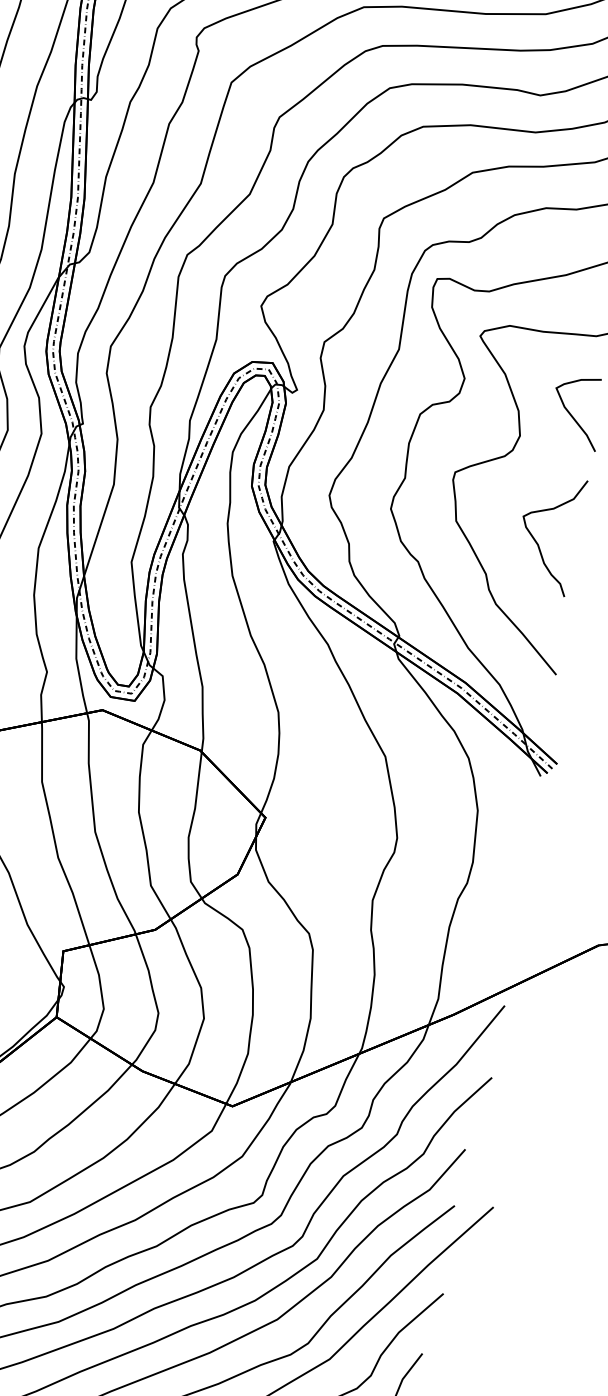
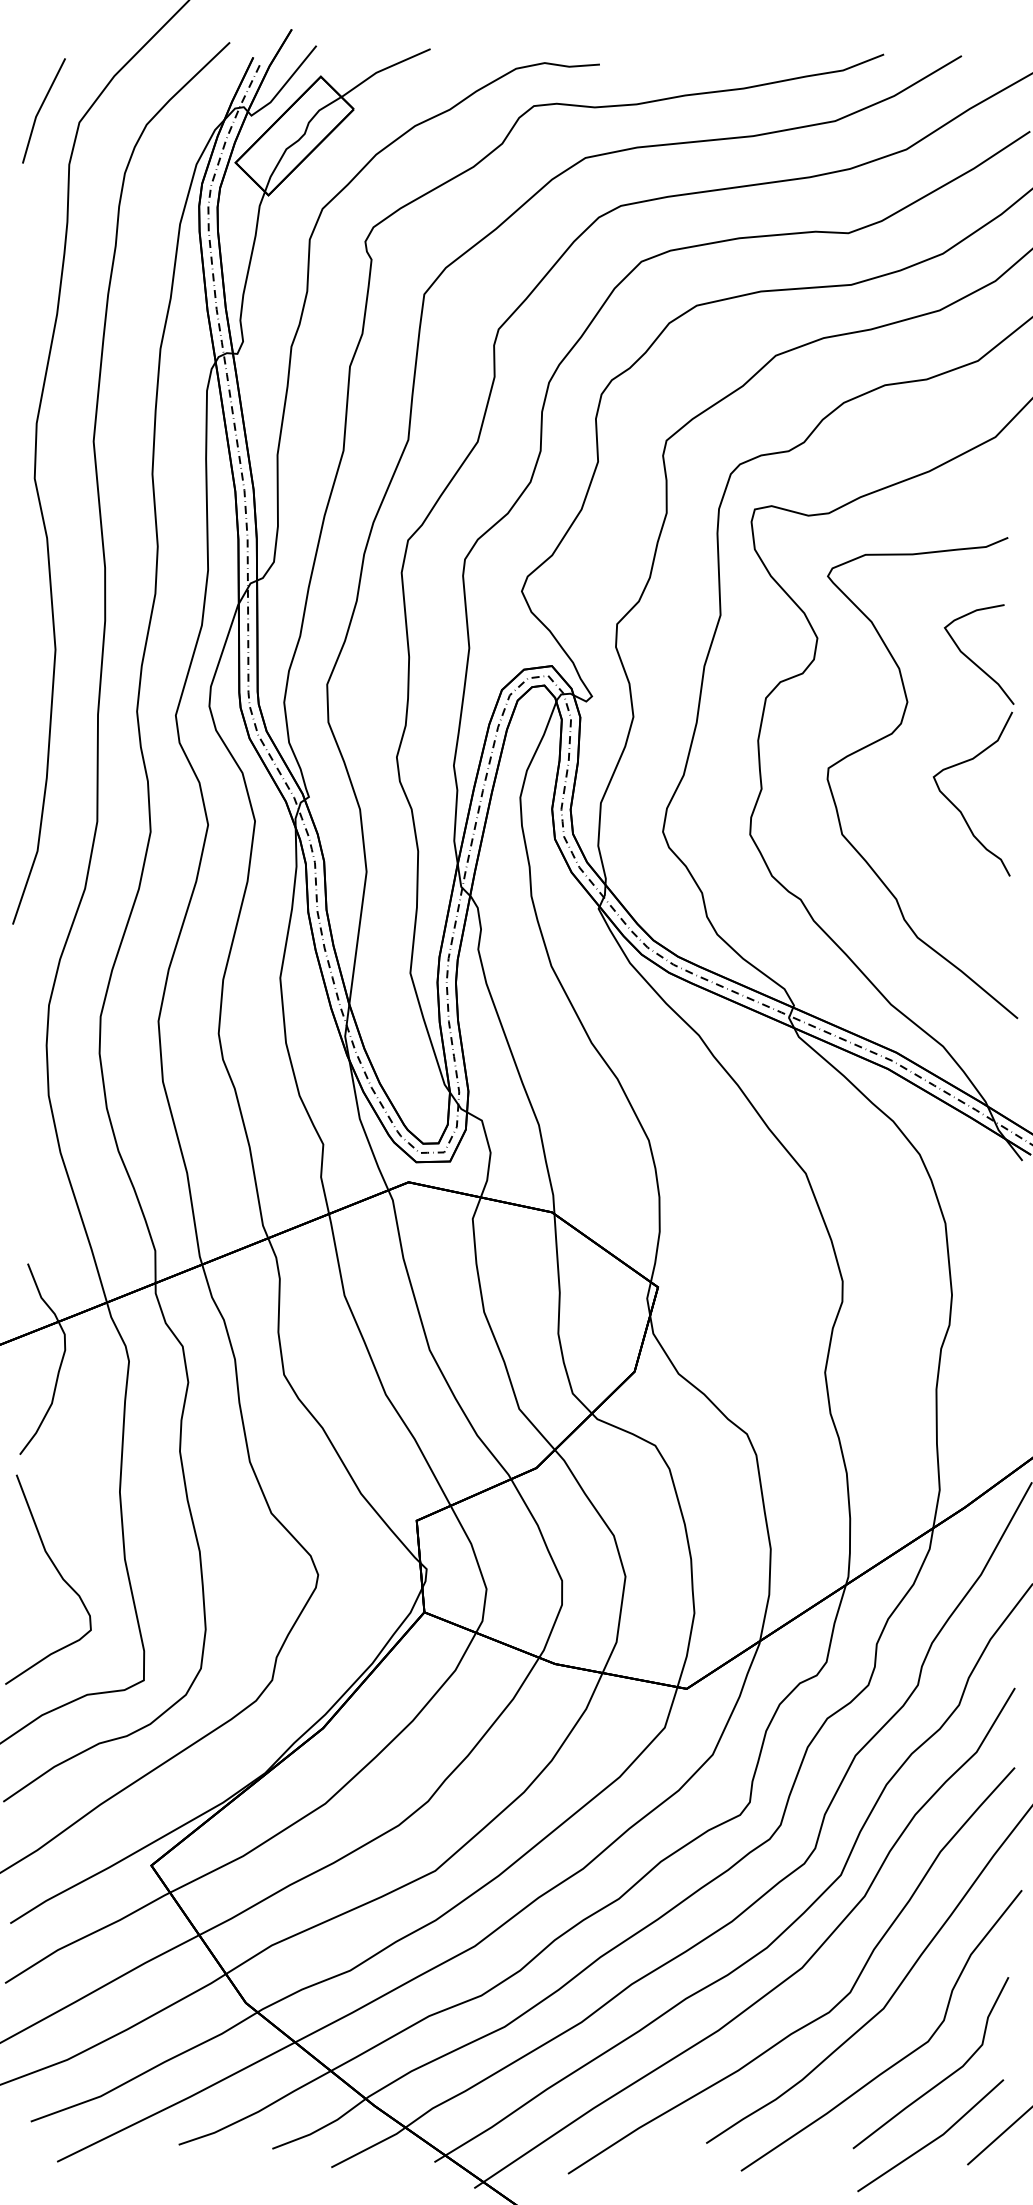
curve: (536, 541) -> (957, 807), moved

